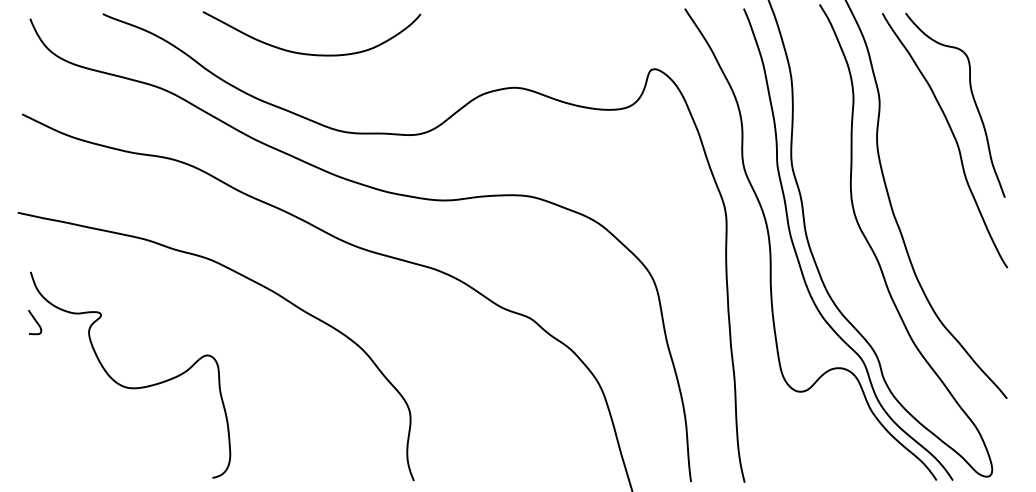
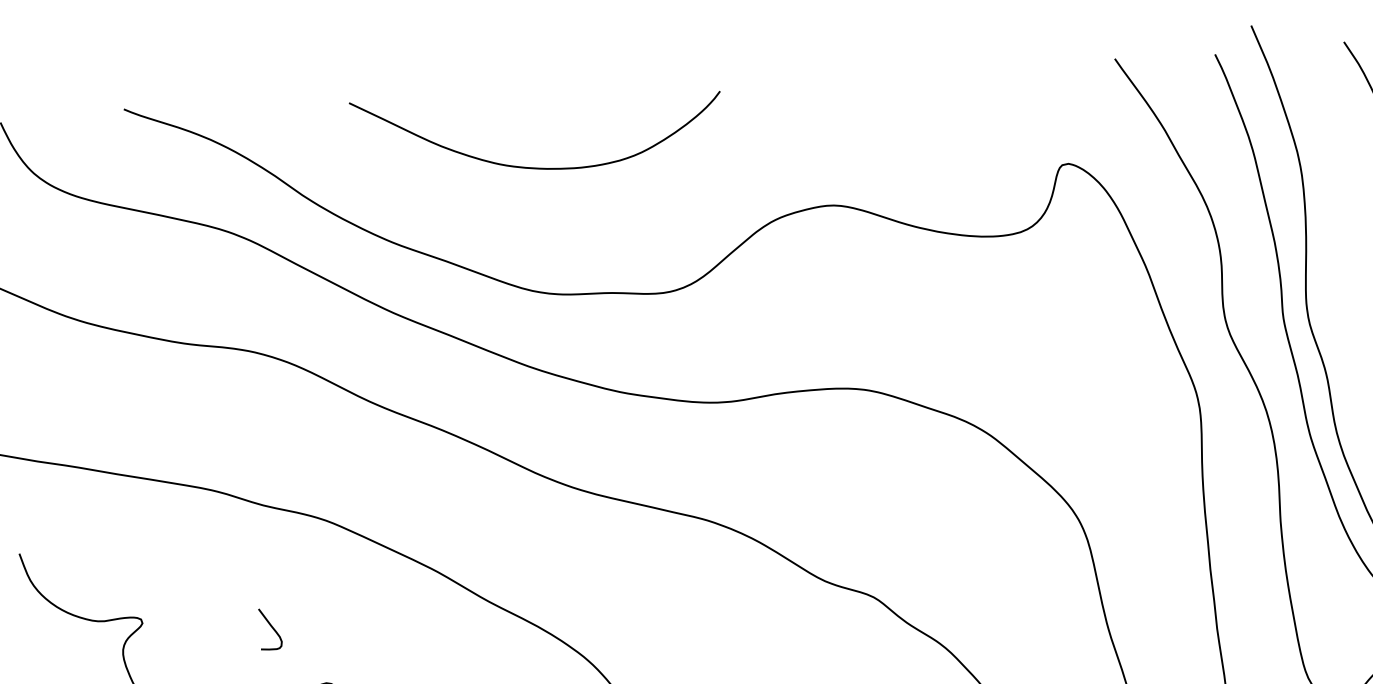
curve: (311, 53) -> (536, 166), moved
curve: (35, 322) -> (271, 629), moved

